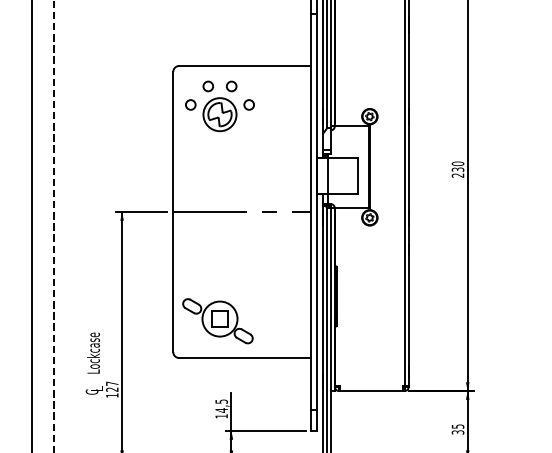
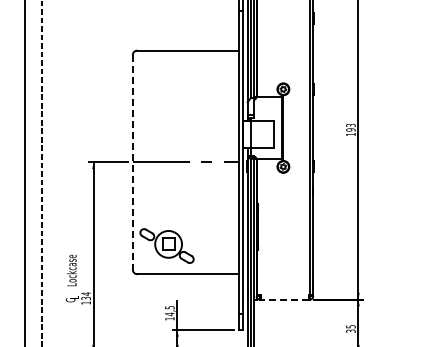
part: (219, 106) -> (168, 81), removed
text: (457, 169) -> (350, 129), 230 -> 193
line: (172, 212) -> (132, 162), solid -> dashed
text: (111, 387) -> (85, 296), 127 -> 134
line: (371, 391) -> (284, 299), solid -> dashed

